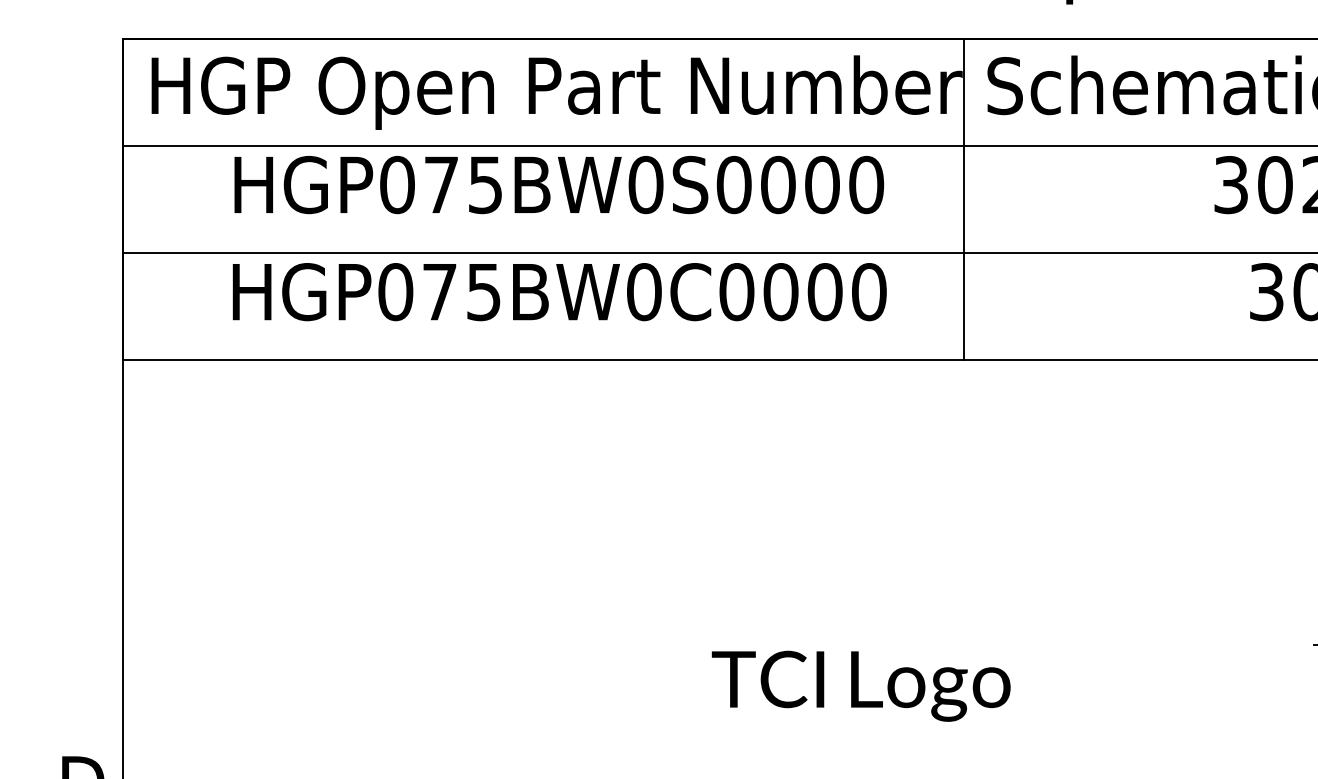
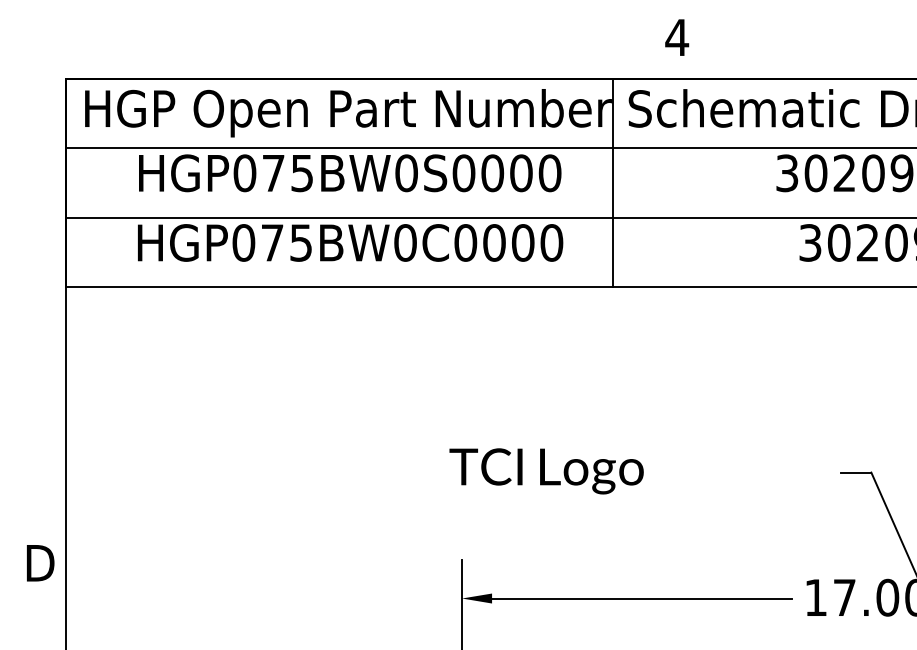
text: (861, 686) -> (546, 471), moved

